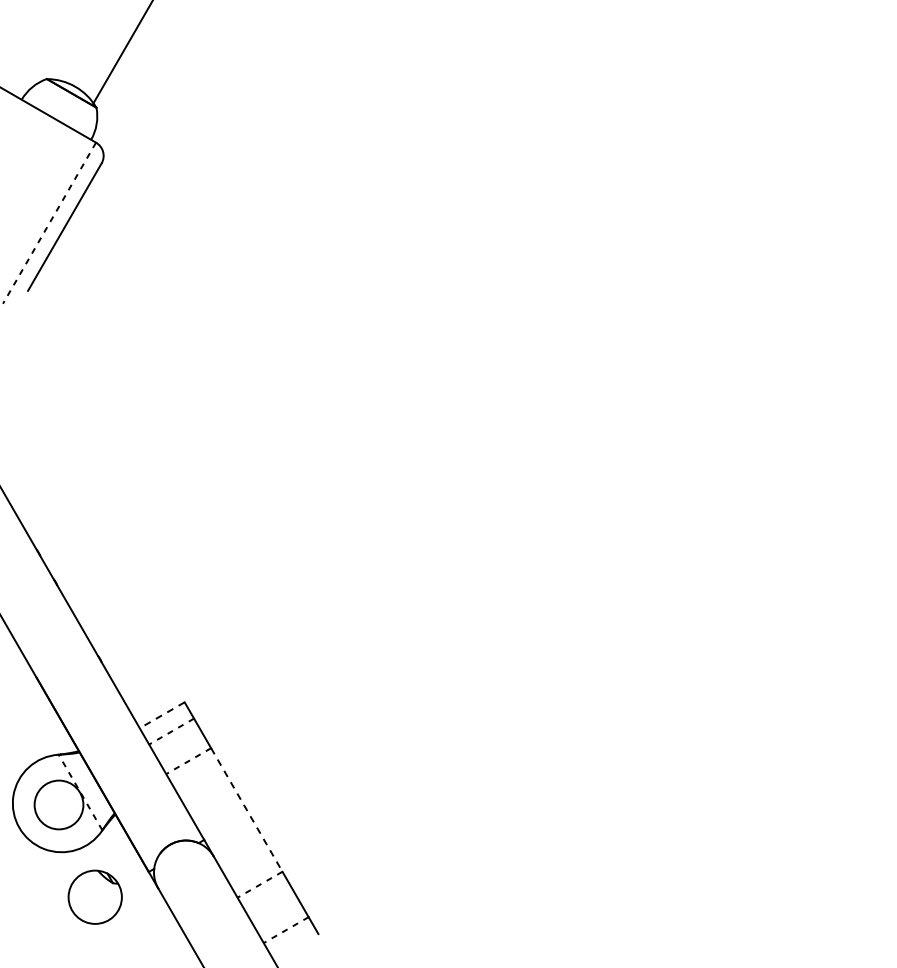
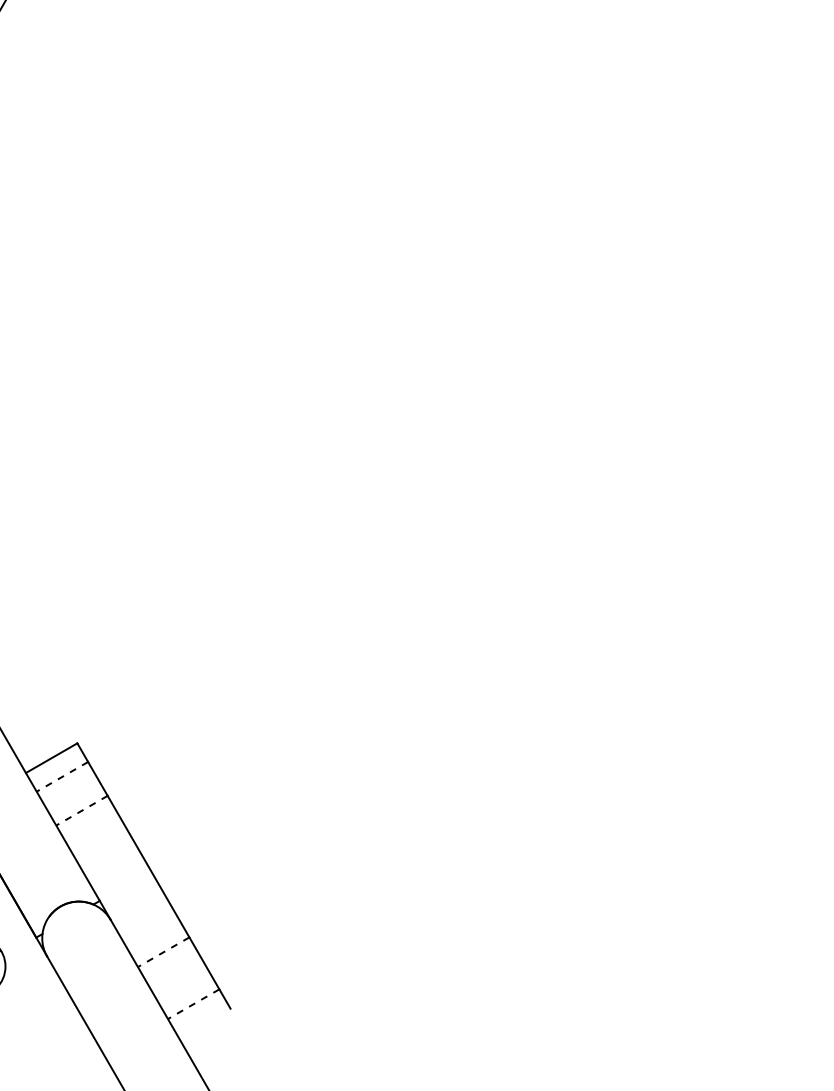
line: (162, 715) -> (51, 758), dashed -> solid
line: (247, 810) -> (149, 867), dashed -> solid

